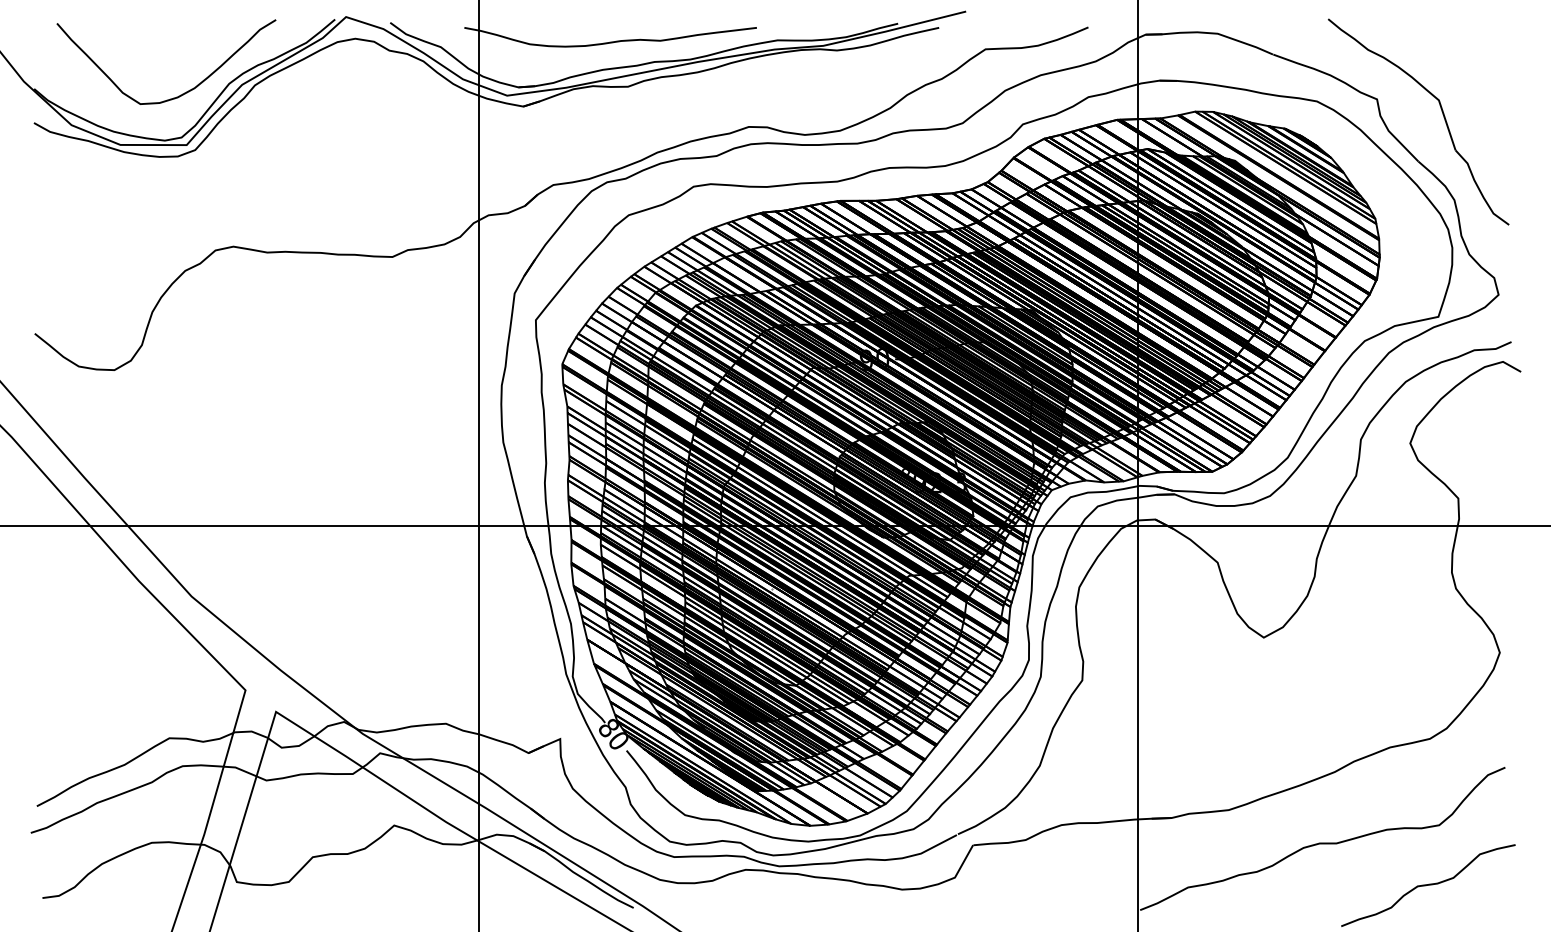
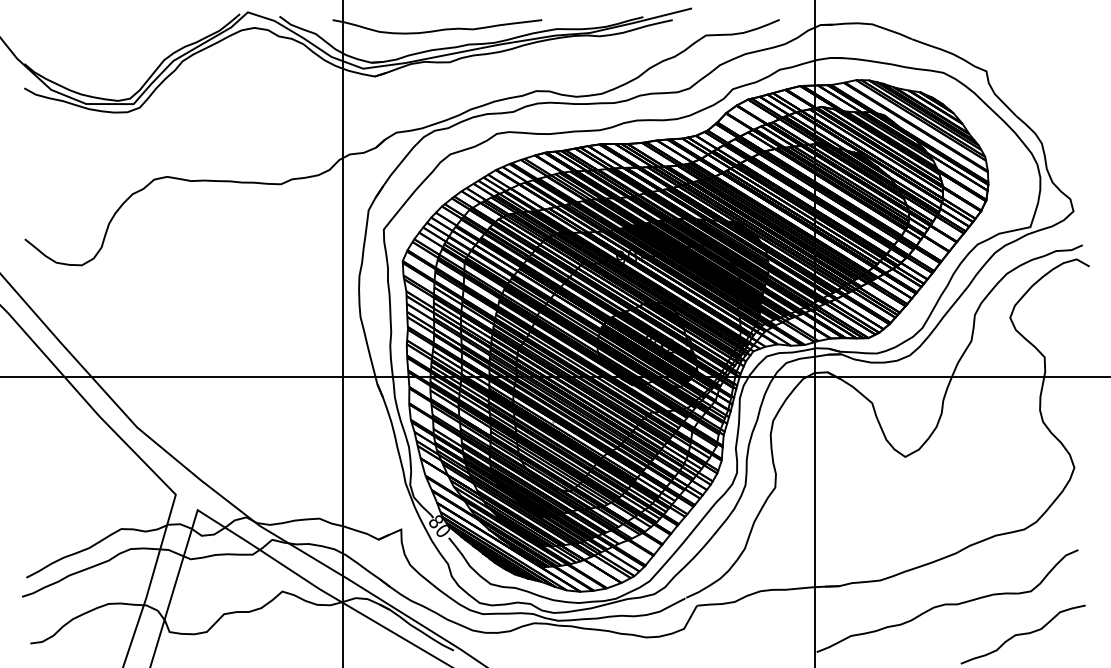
curve: (180, 93) -> (129, 67), removed
part: (1441, 112) -> (1032, 80), removed

